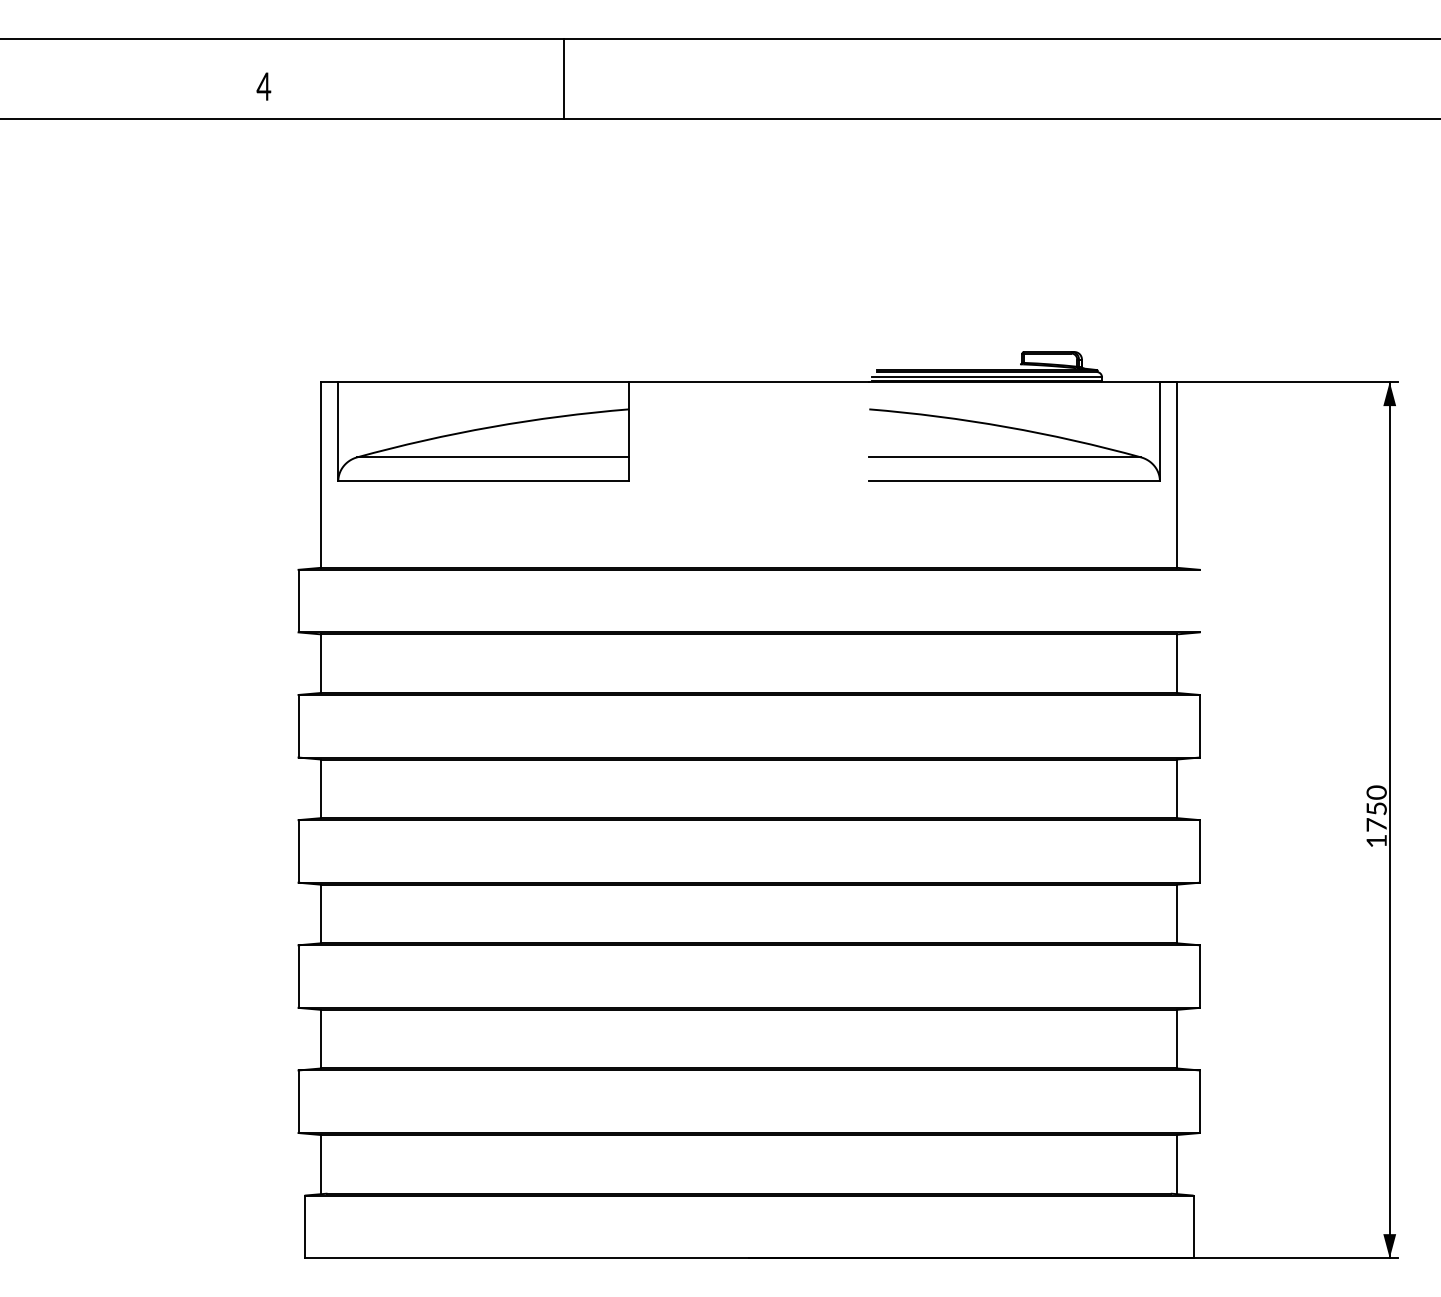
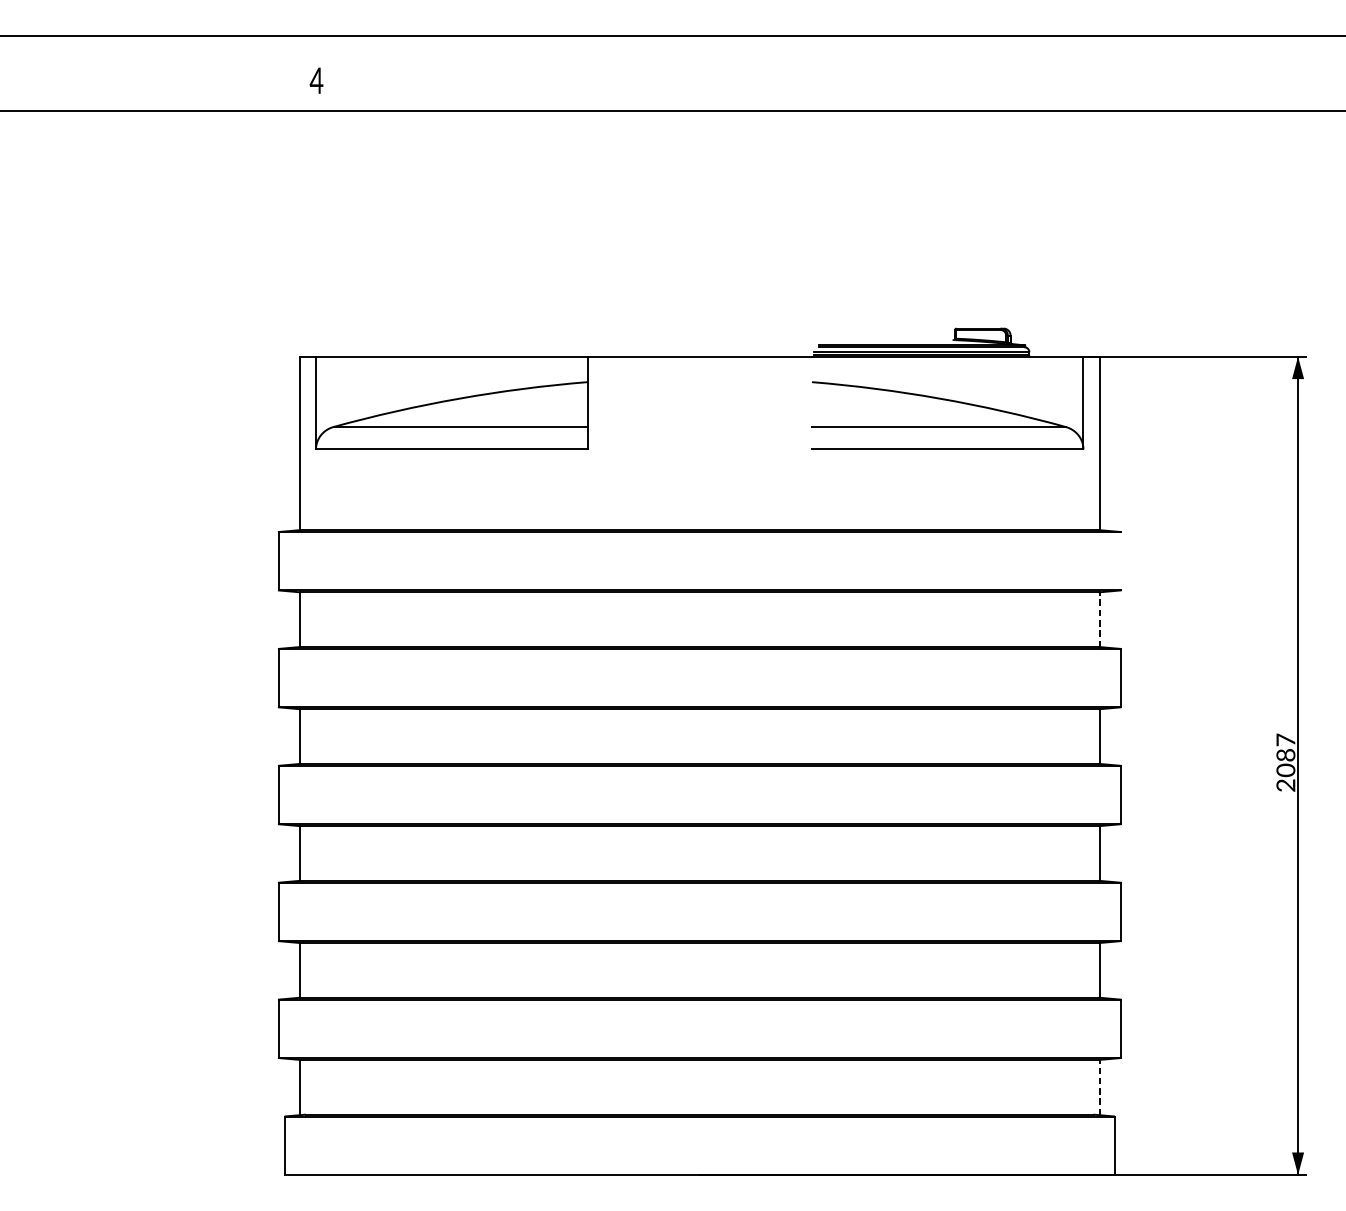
line: (564, 78) -> (527, 73), removed
text: (263, 86) -> (316, 80), moved
line: (1177, 663) -> (1099, 619), solid -> dashed
text: (1376, 816) -> (1285, 762), 1750 -> 2087
line: (1177, 1164) -> (1099, 1087), solid -> dashed

